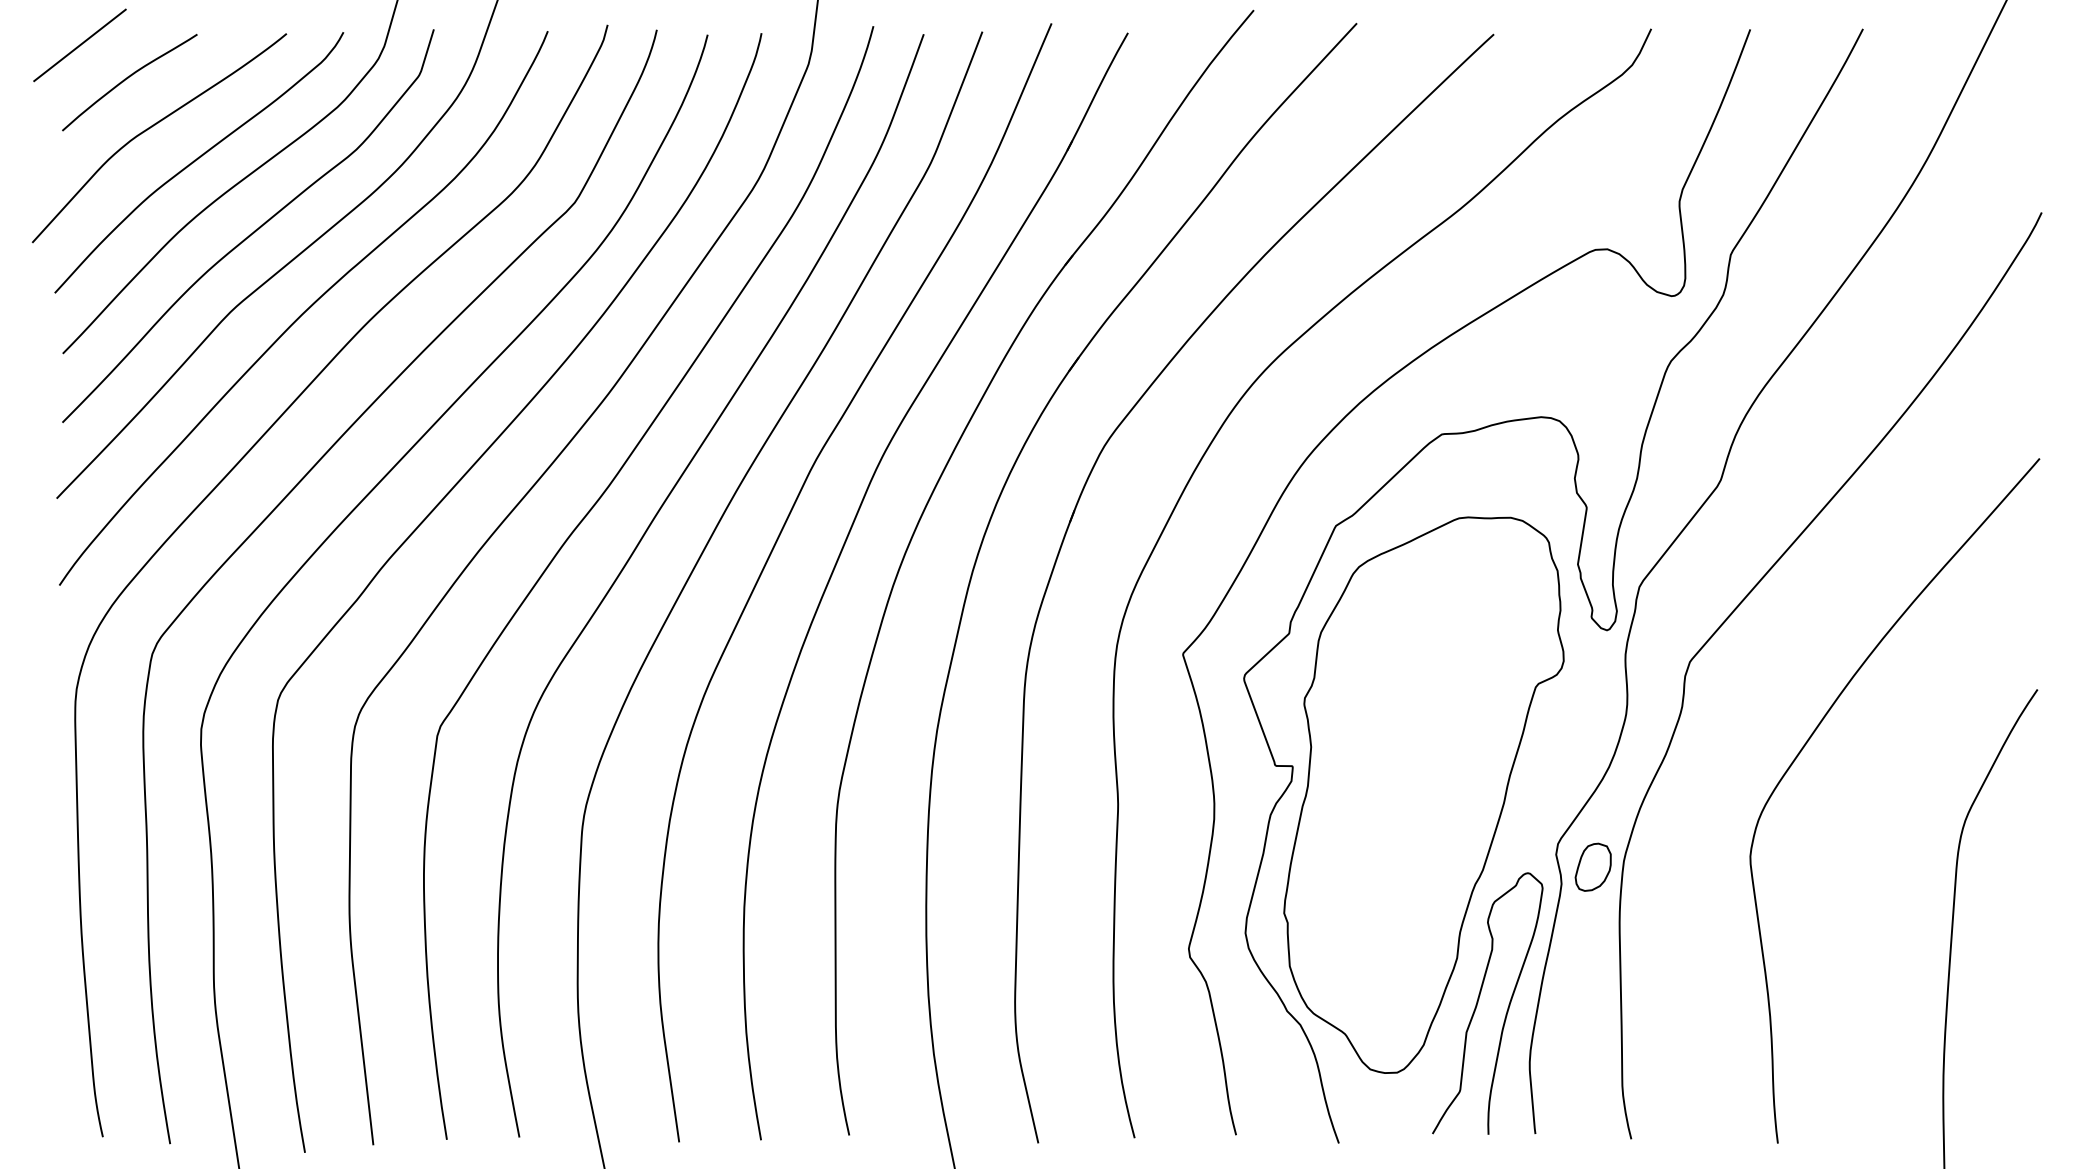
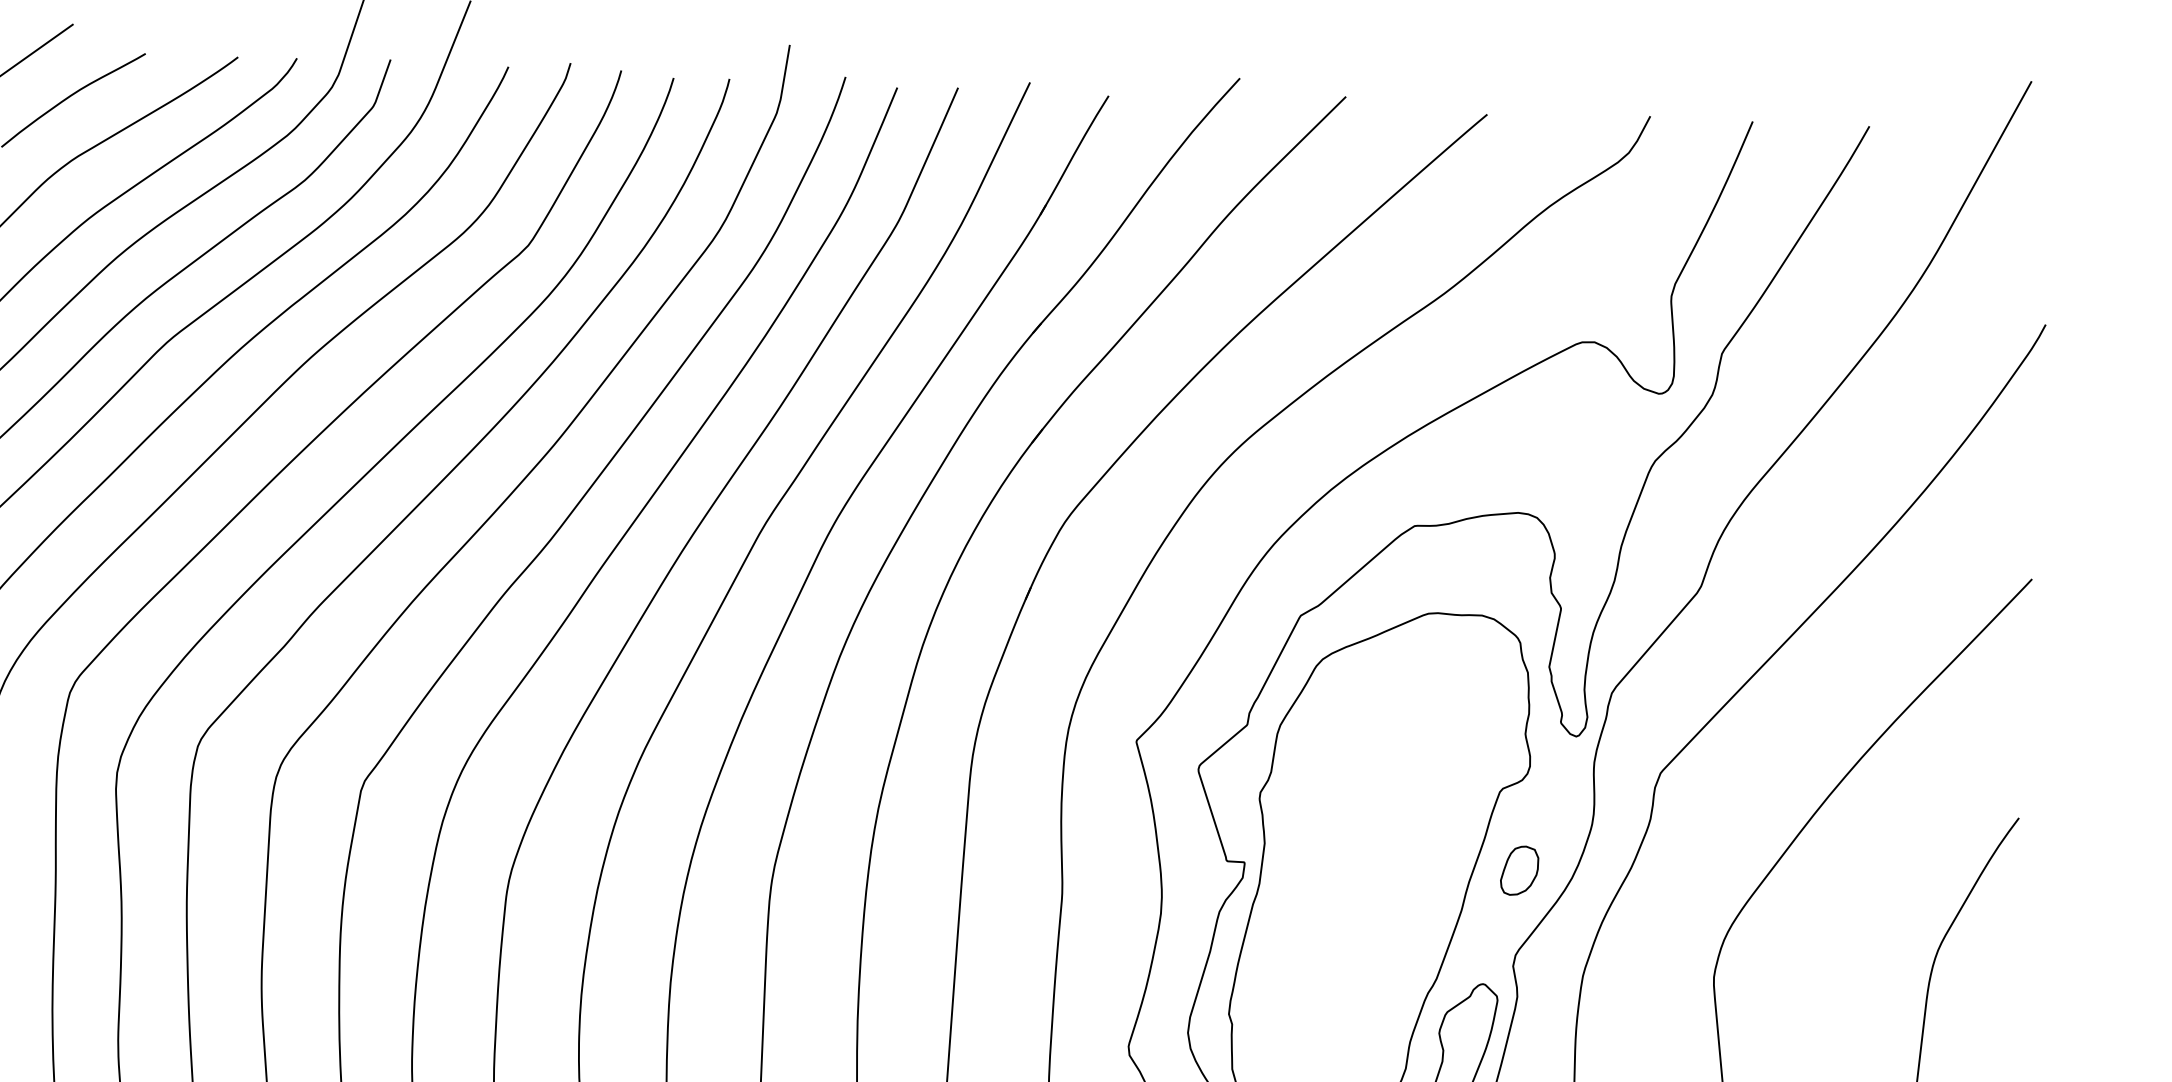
part: (1592, 866) -> (1518, 869), moved

